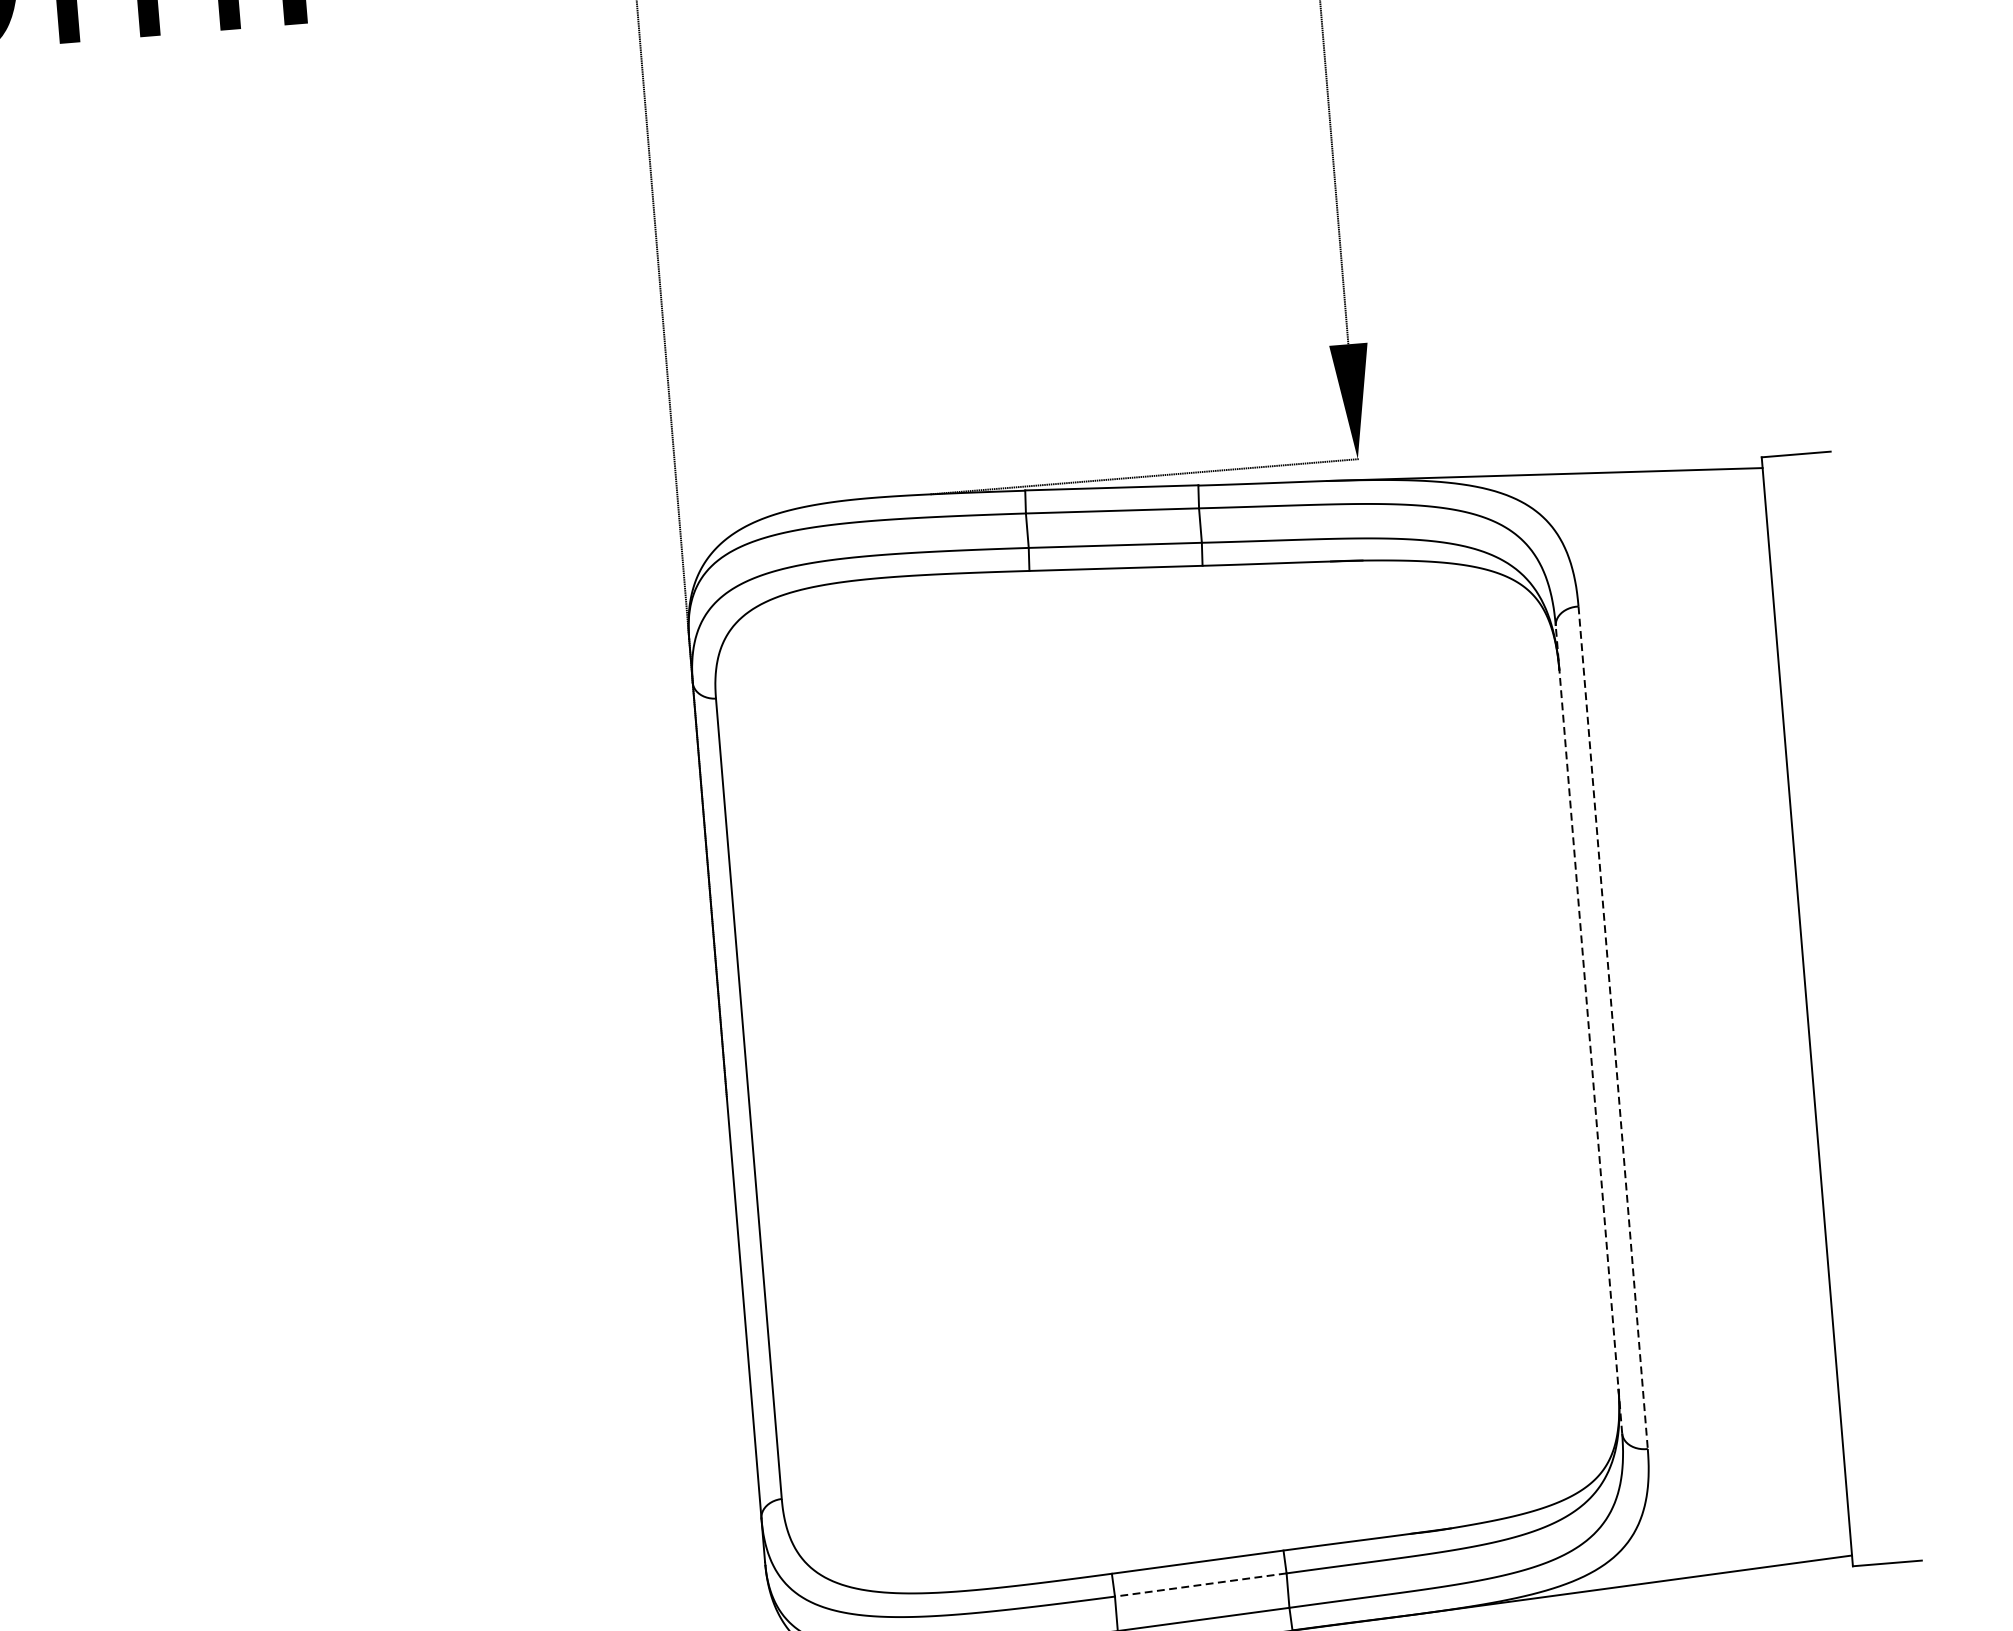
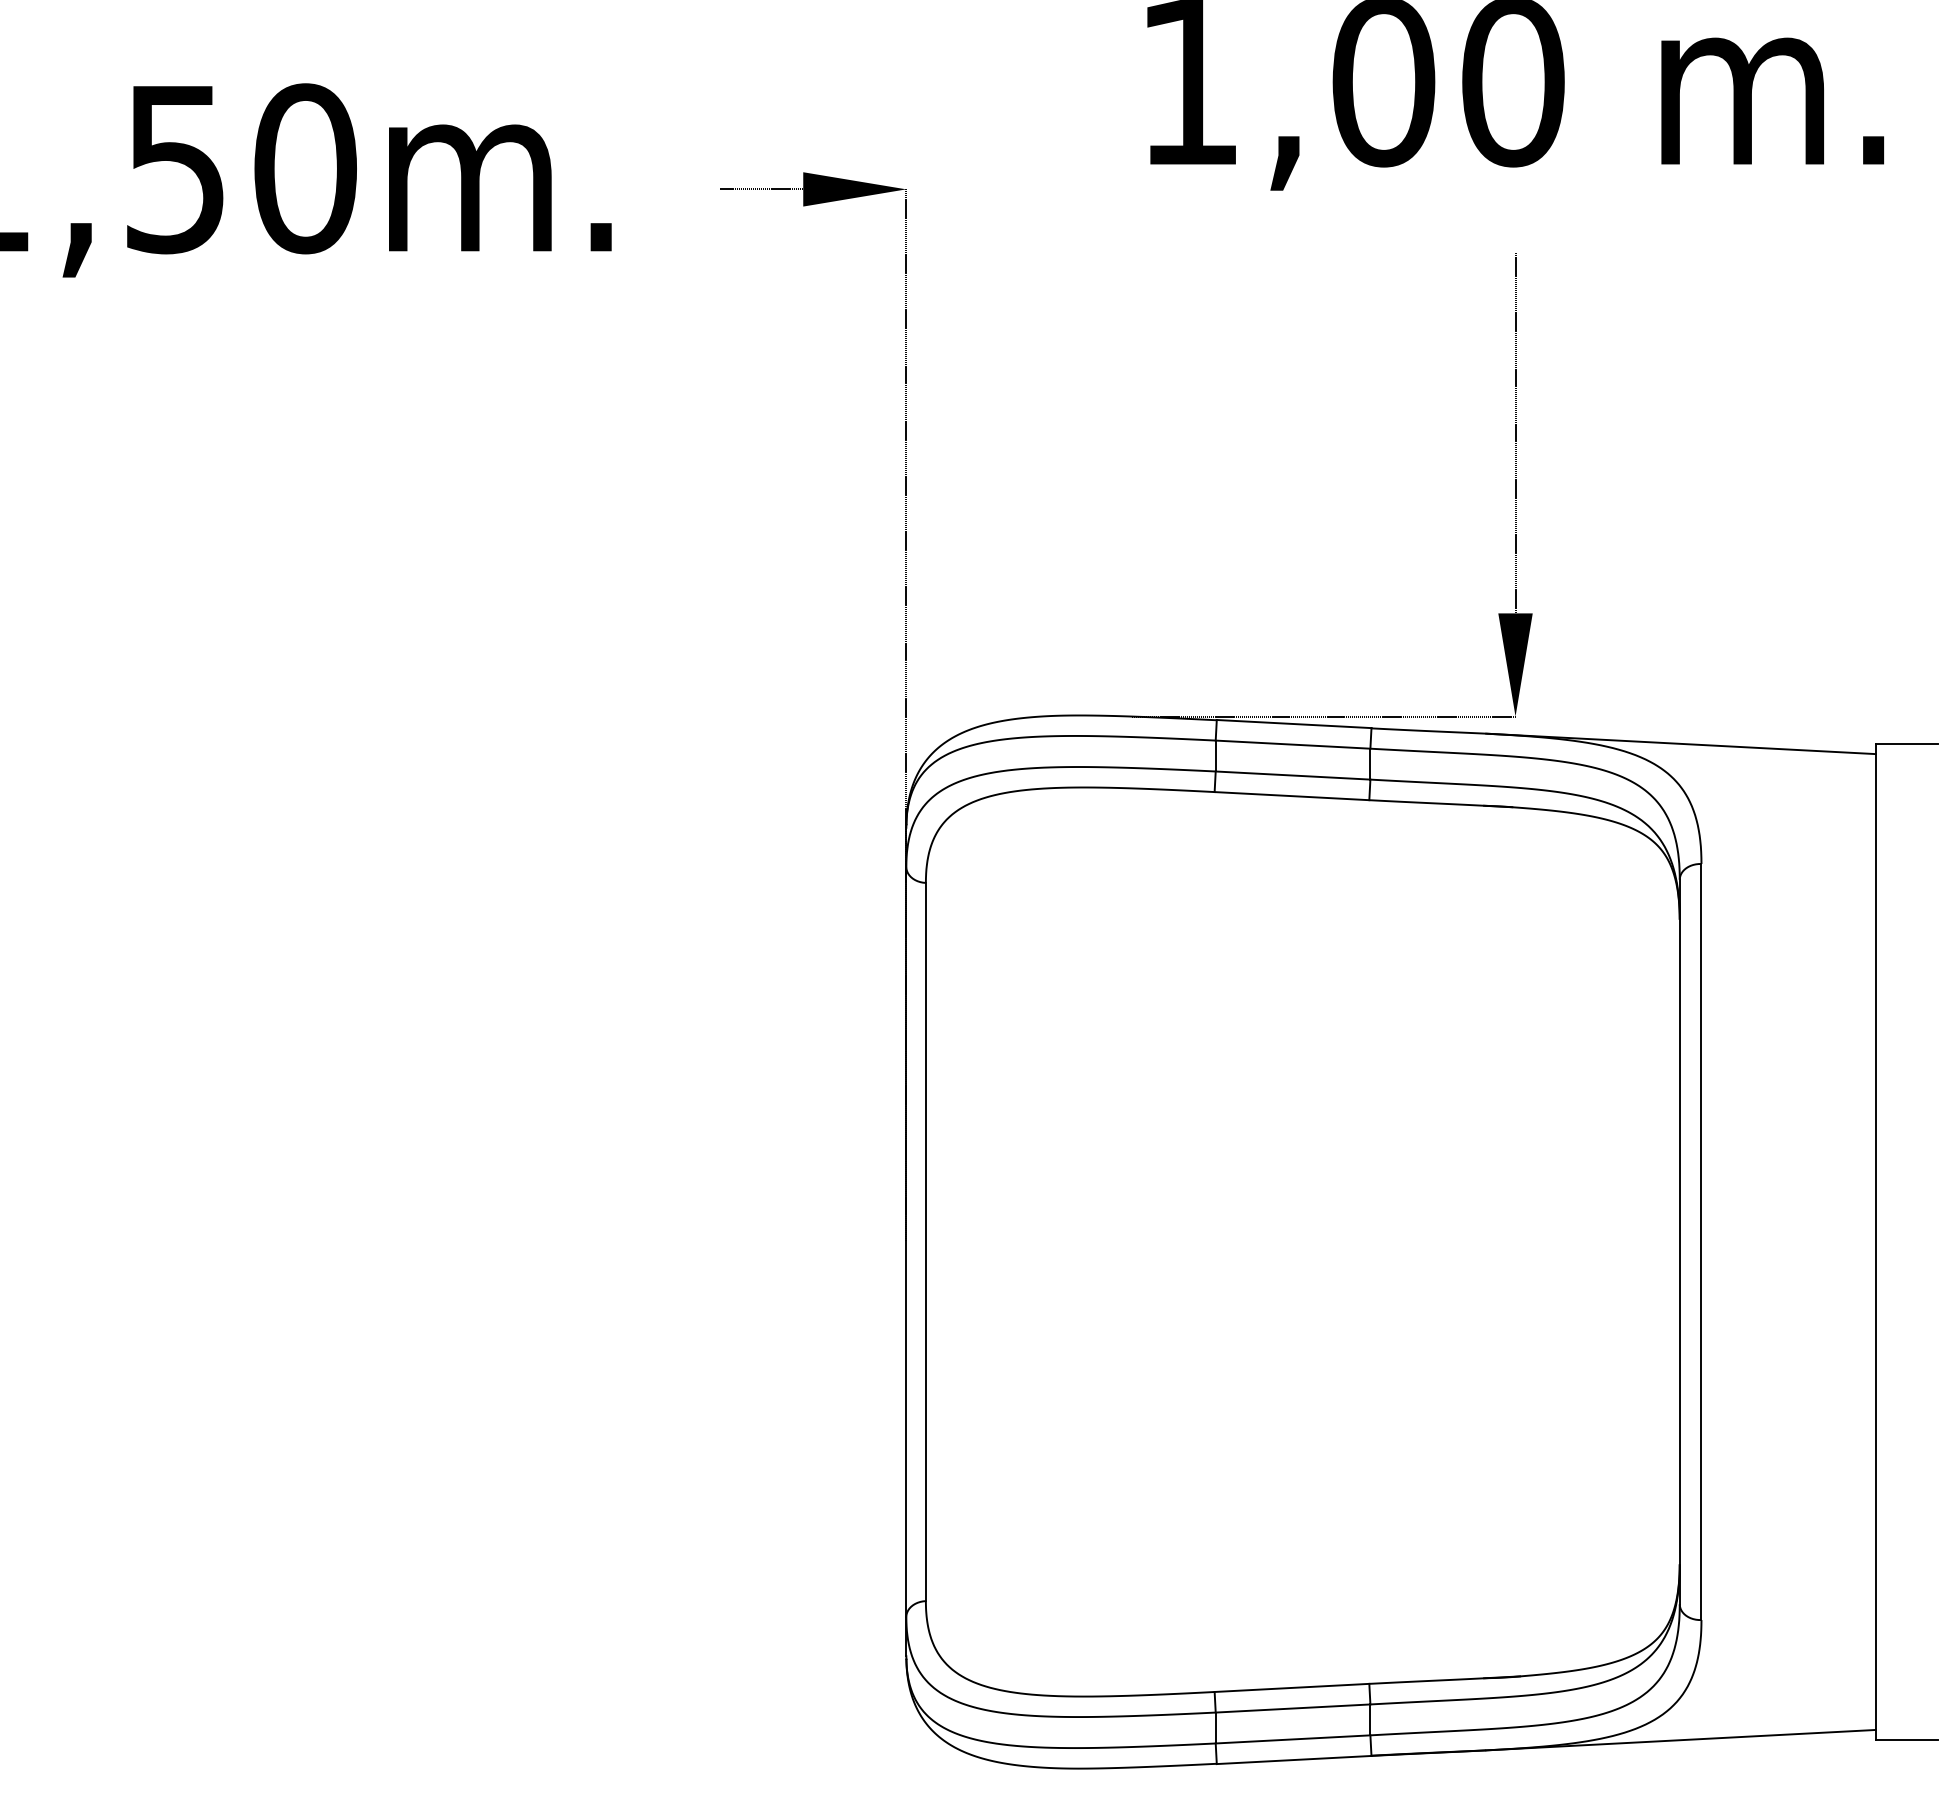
line: (1613, 1028) -> (1701, 1242), dashed -> solid
line: (1588, 1029) -> (1679, 1241), dashed -> solid
line: (1199, 1585) -> (1291, 1708), dashed -> solid

